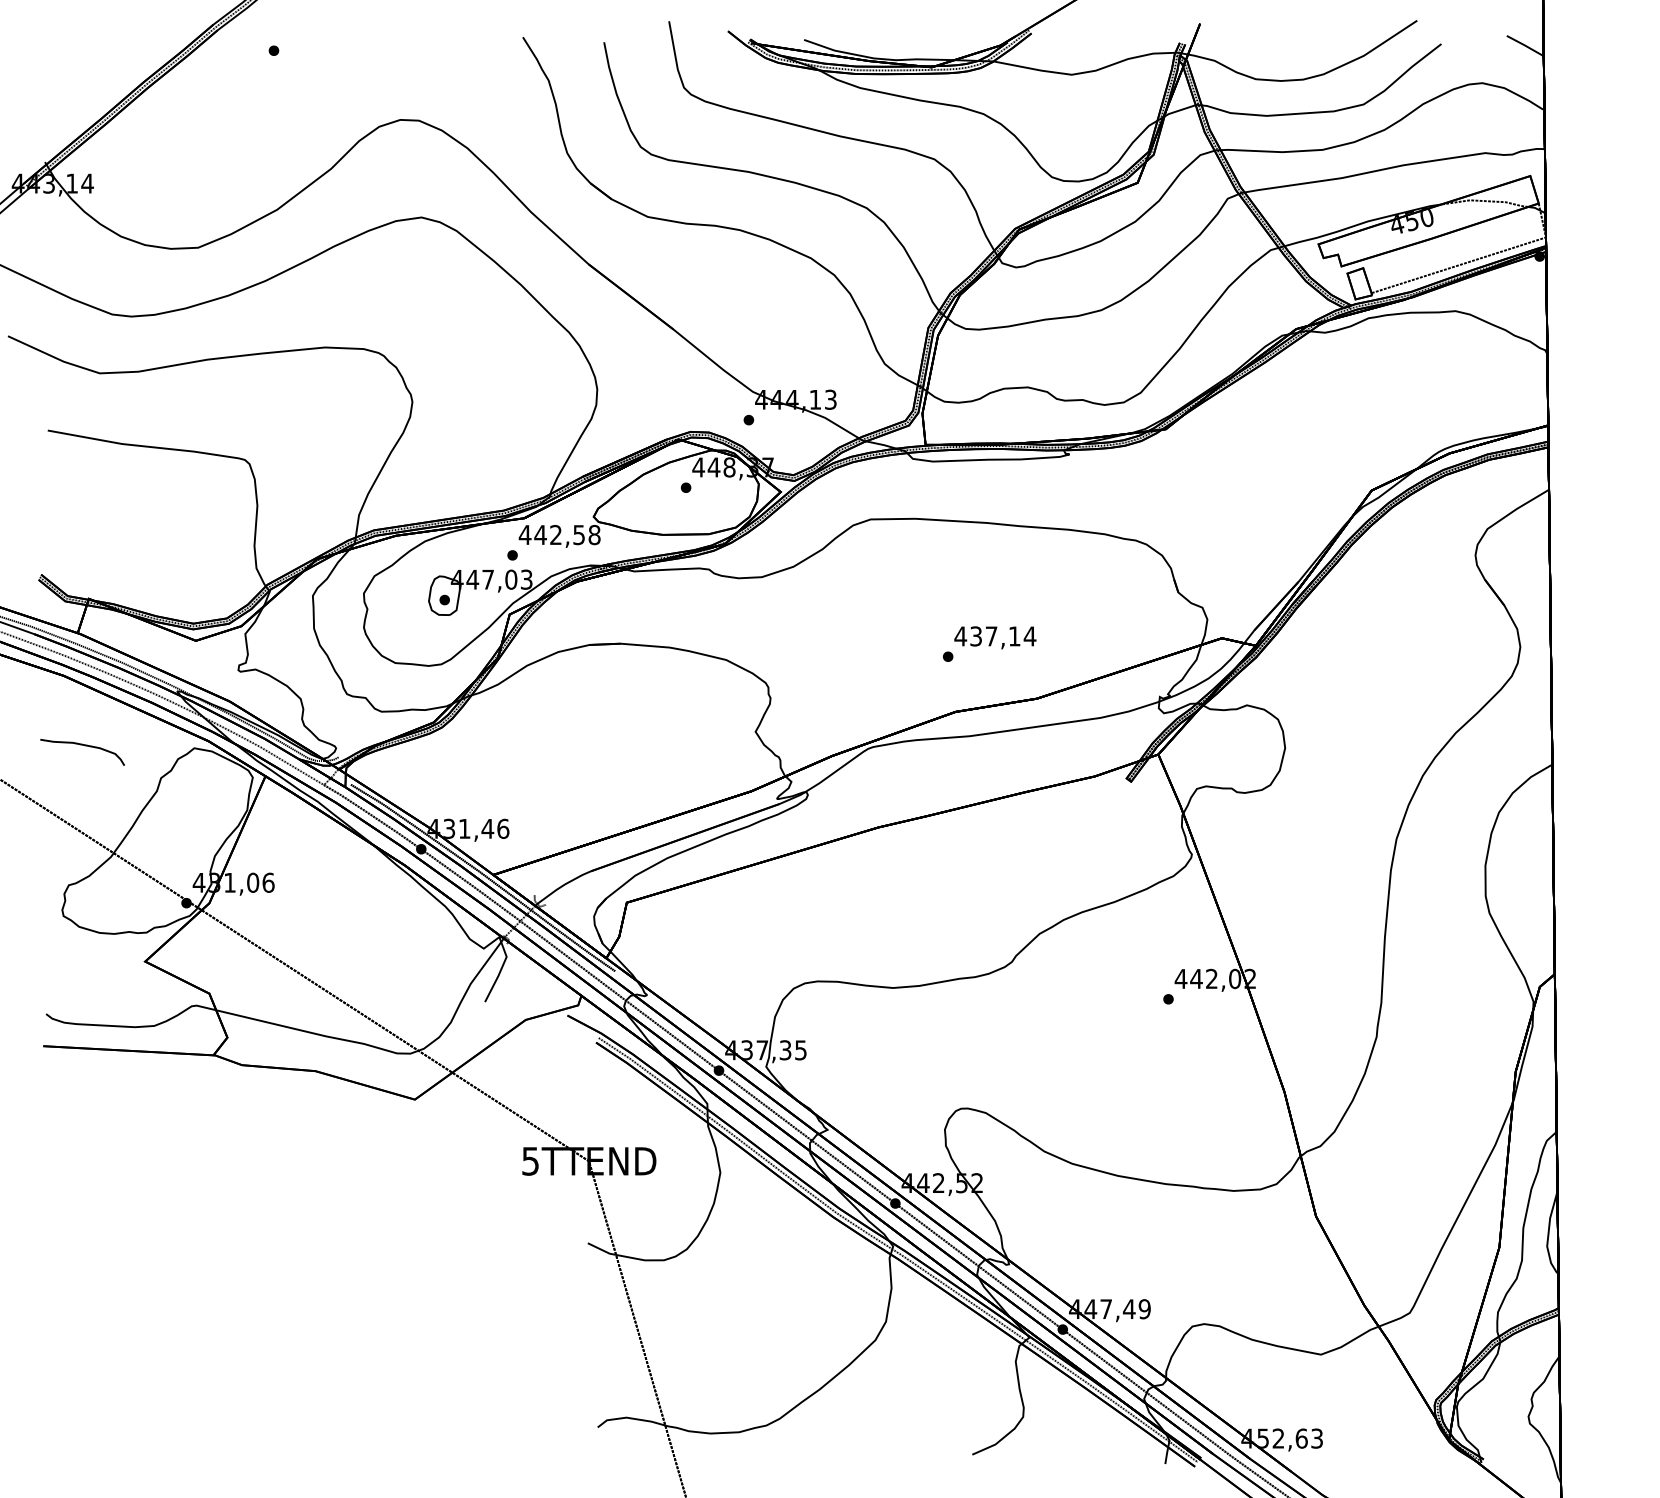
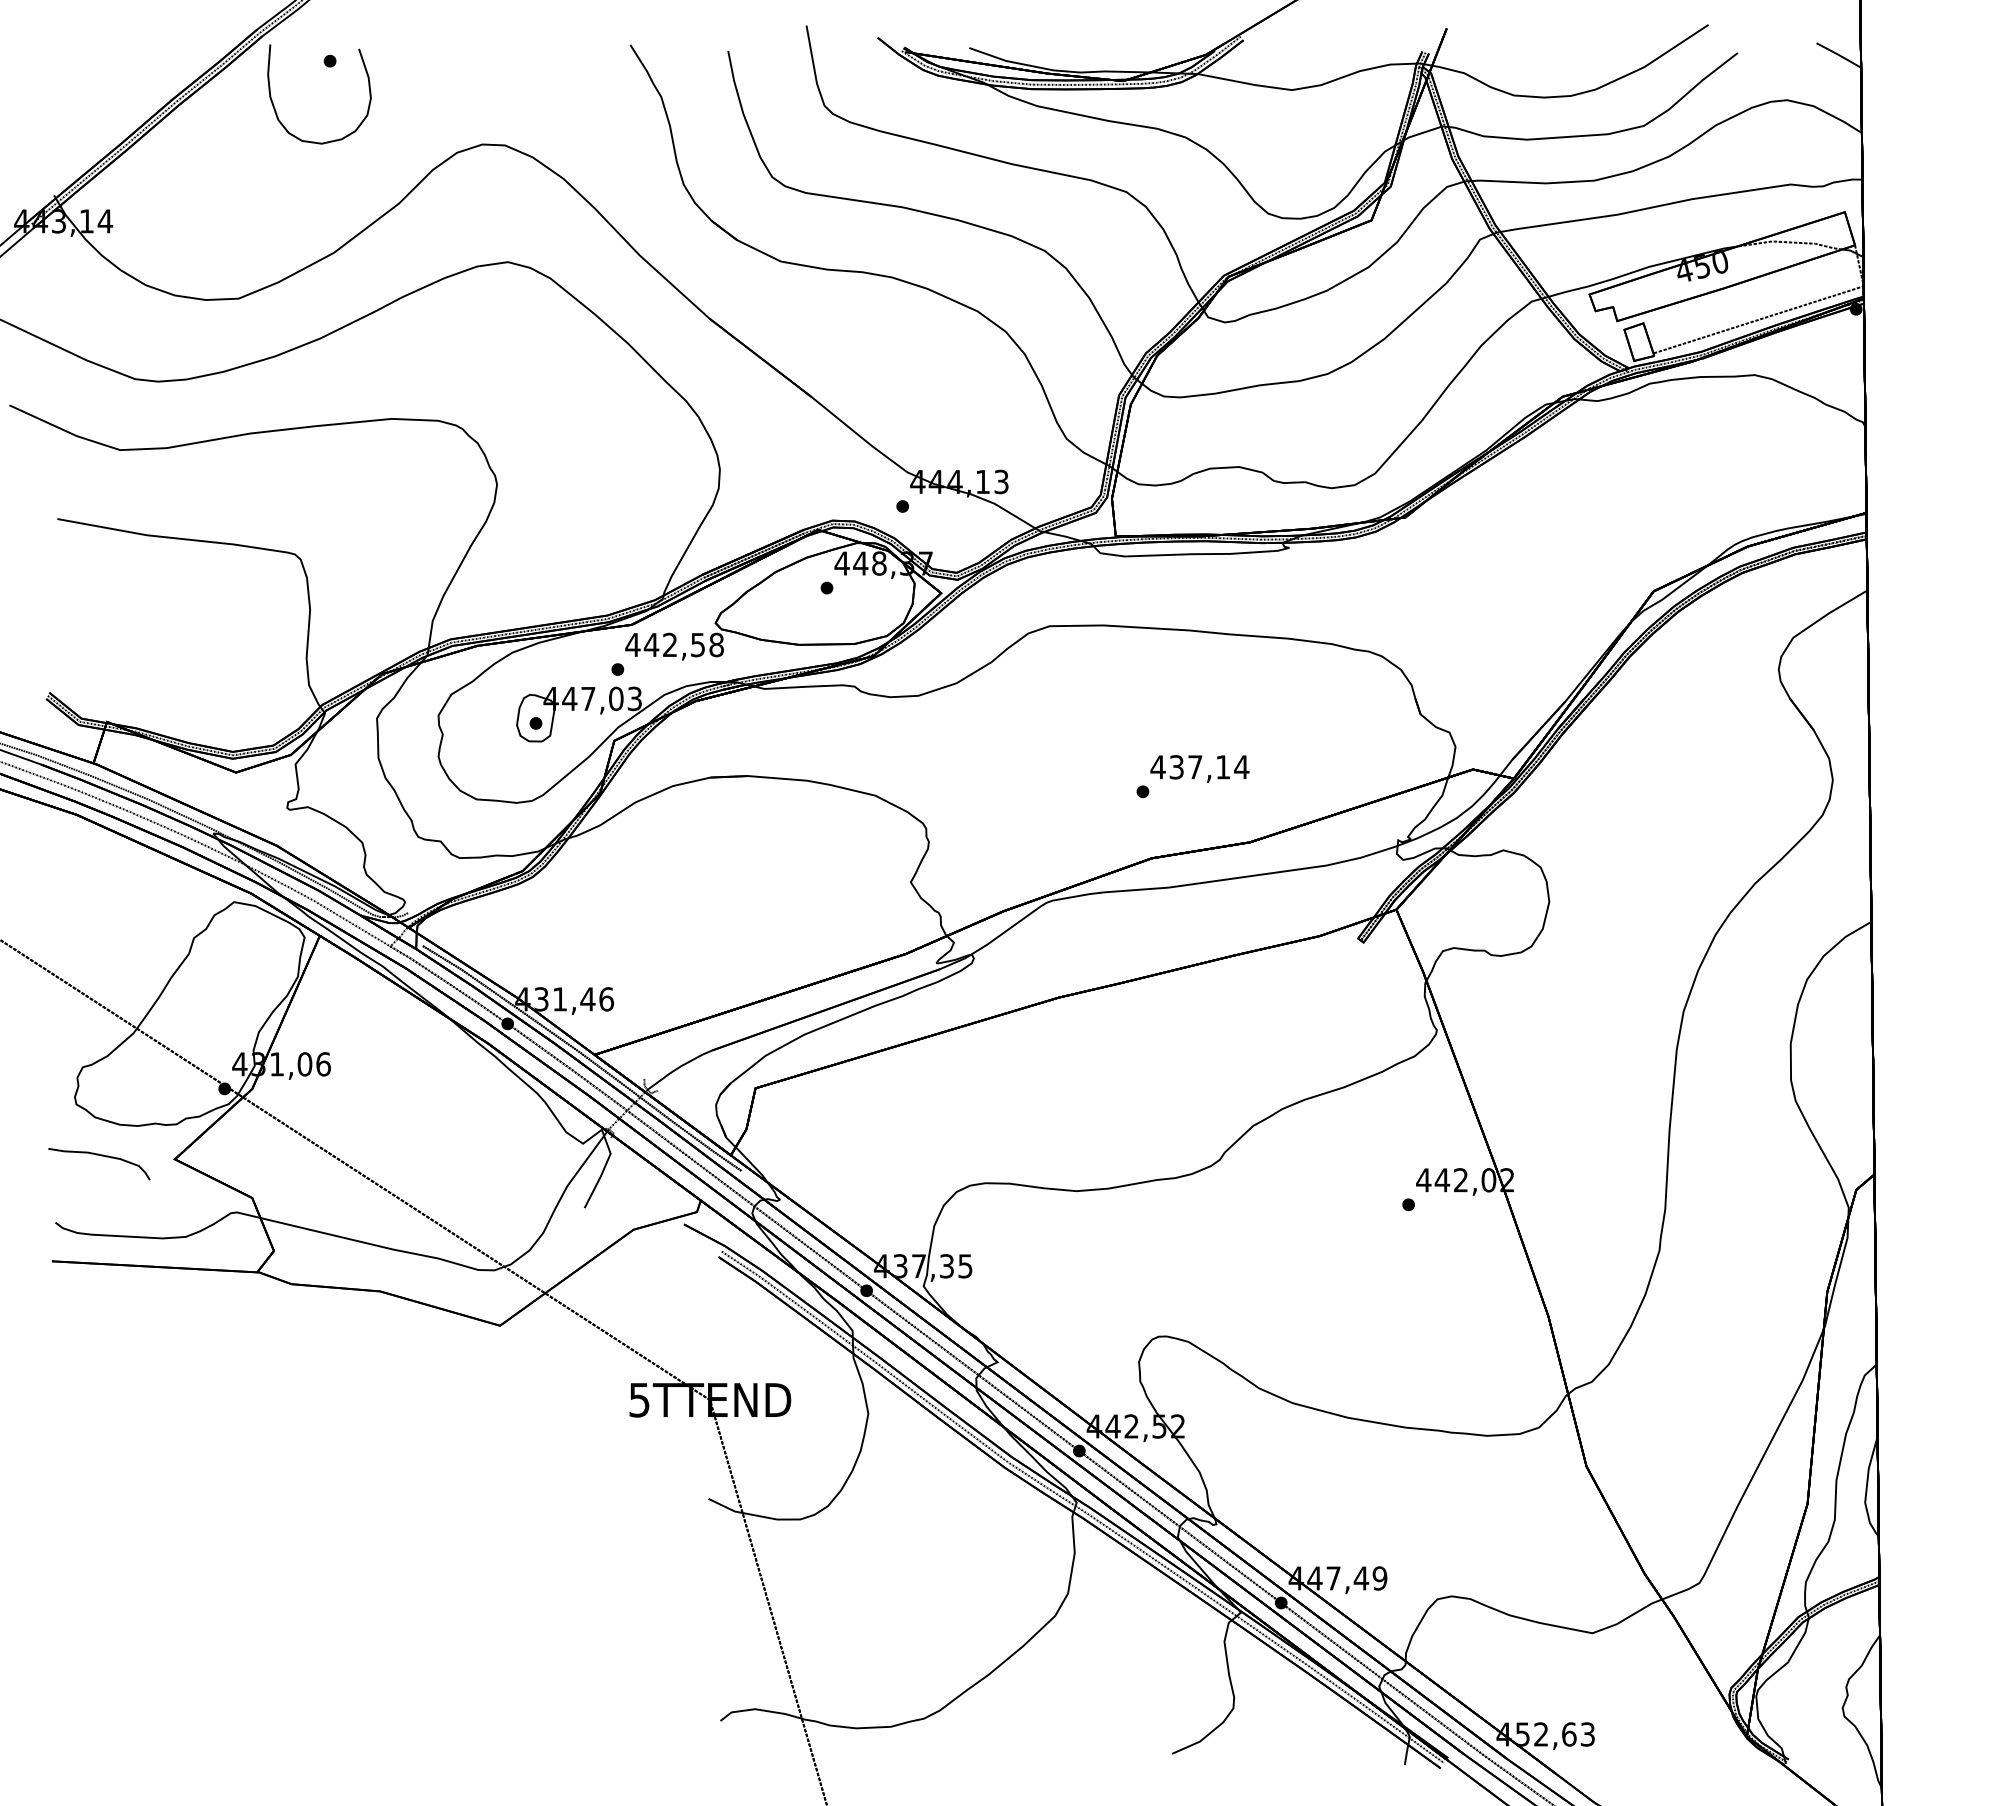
curve: (228, 90) -> (275, 108), added
part: (84, 746) -> (101, 1156), moved

